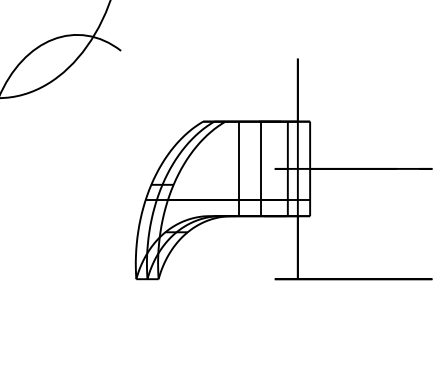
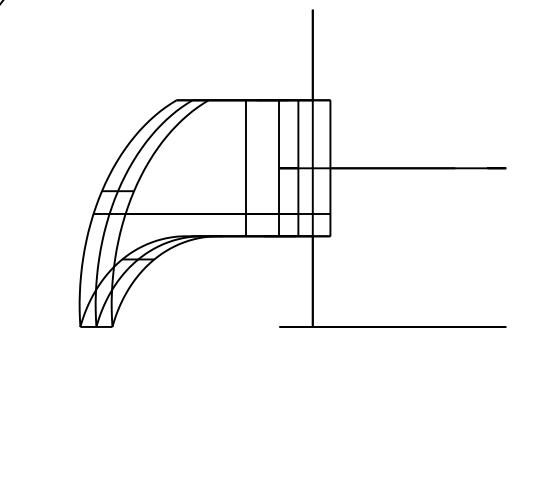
line: (239, 168) -> (246, 167), moved
line: (261, 168) -> (279, 167), moved

